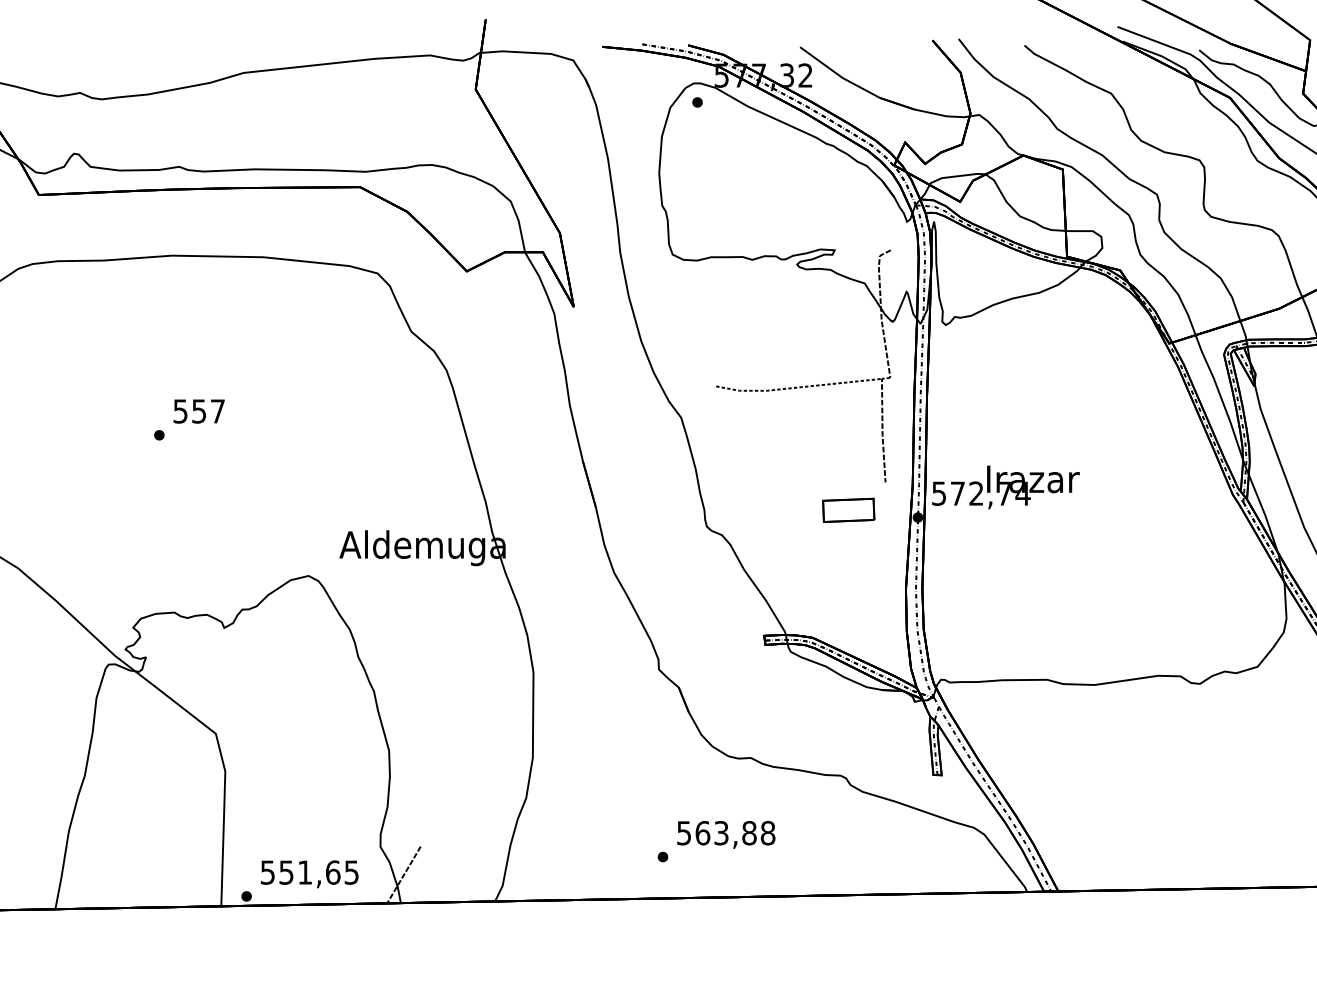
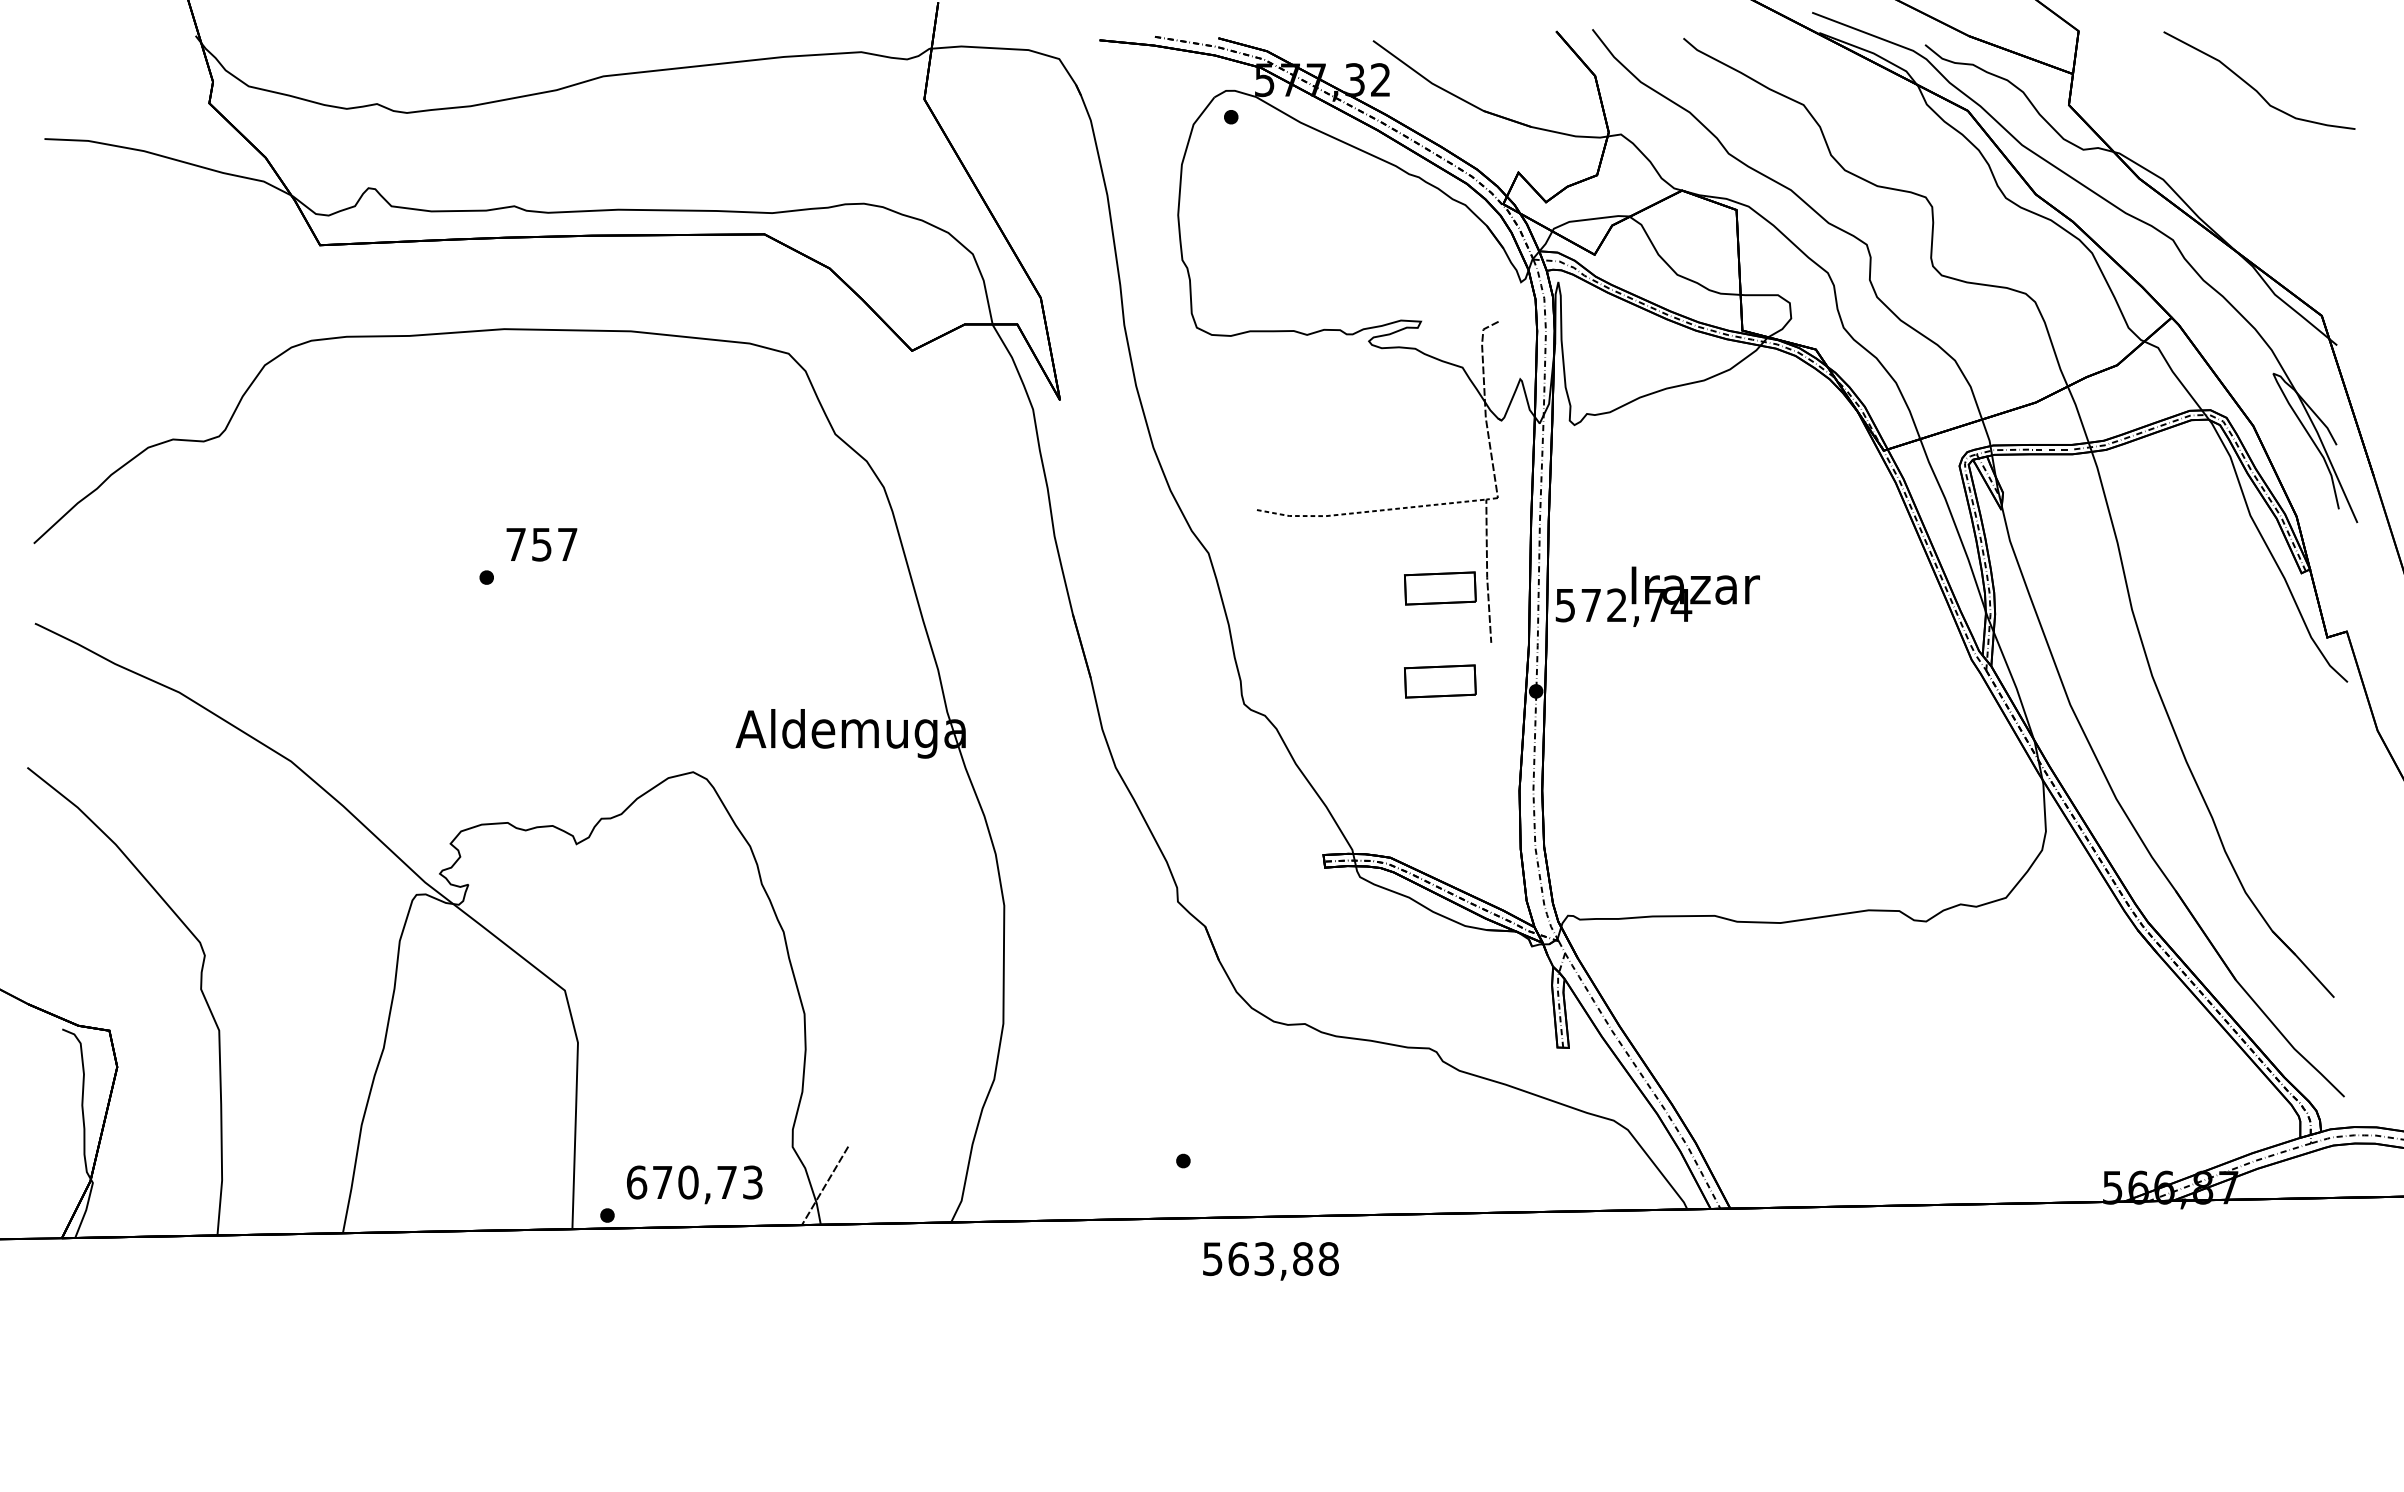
text: (180, 411) -> (515, 544), 557 -> 757
part: (848, 443) -> (1440, 588), added
text: (1005, 487) -> (1657, 596), moved
text: (725, 834) -> (1270, 1261), moved
text: (309, 872) -> (694, 1182), 551,65 -> 670,73

